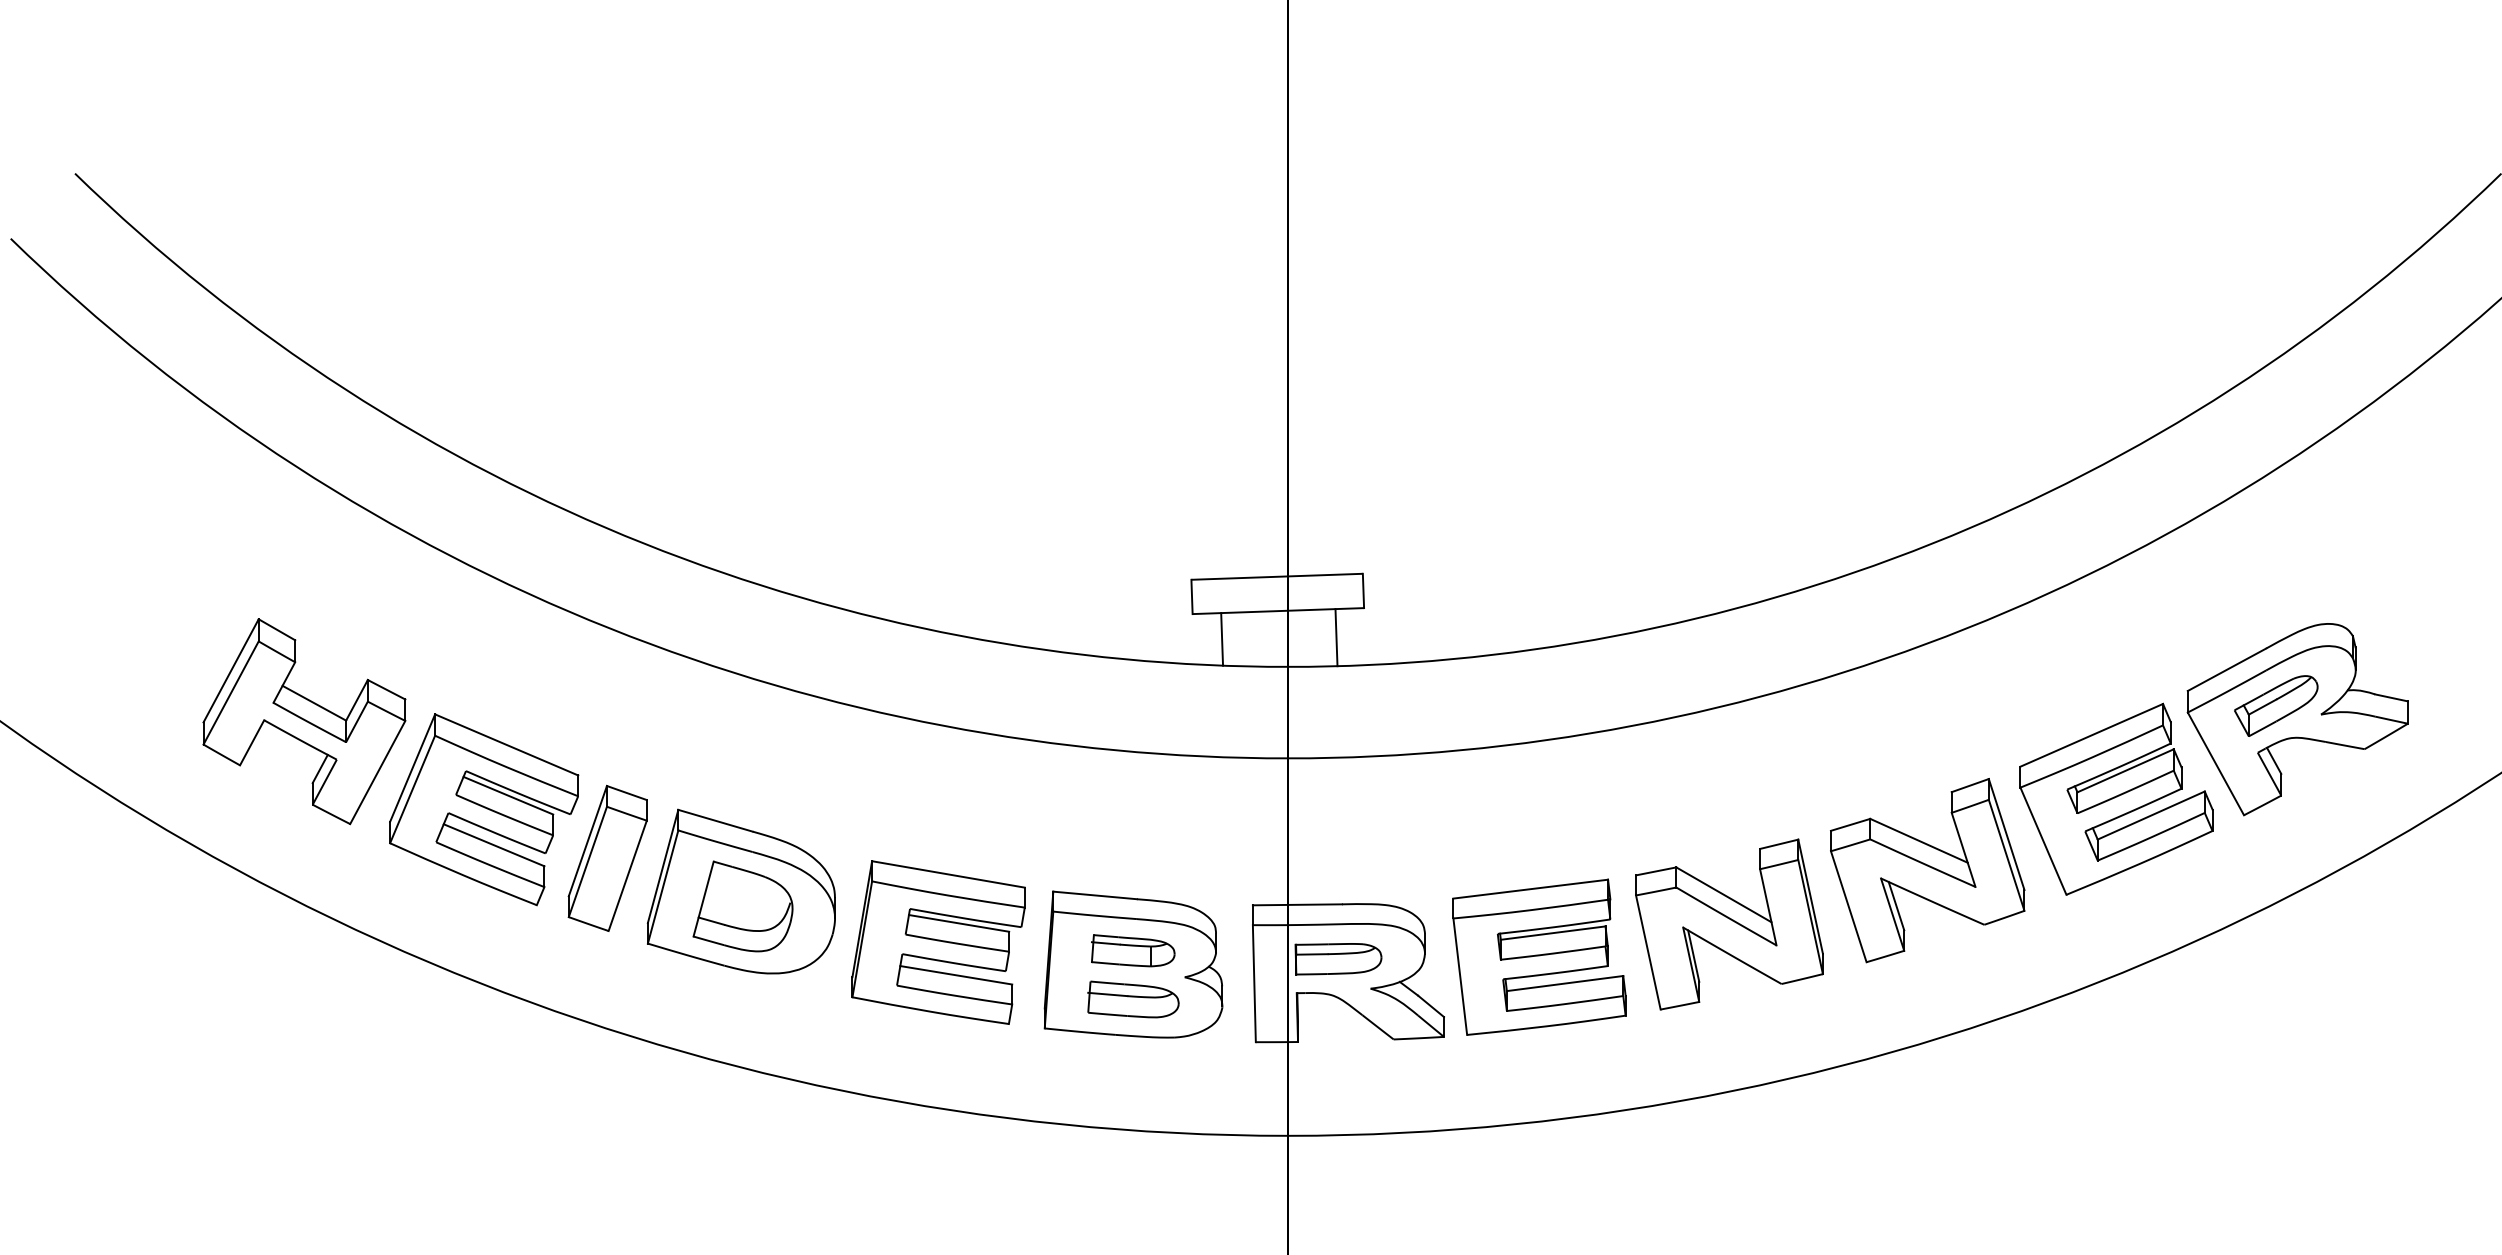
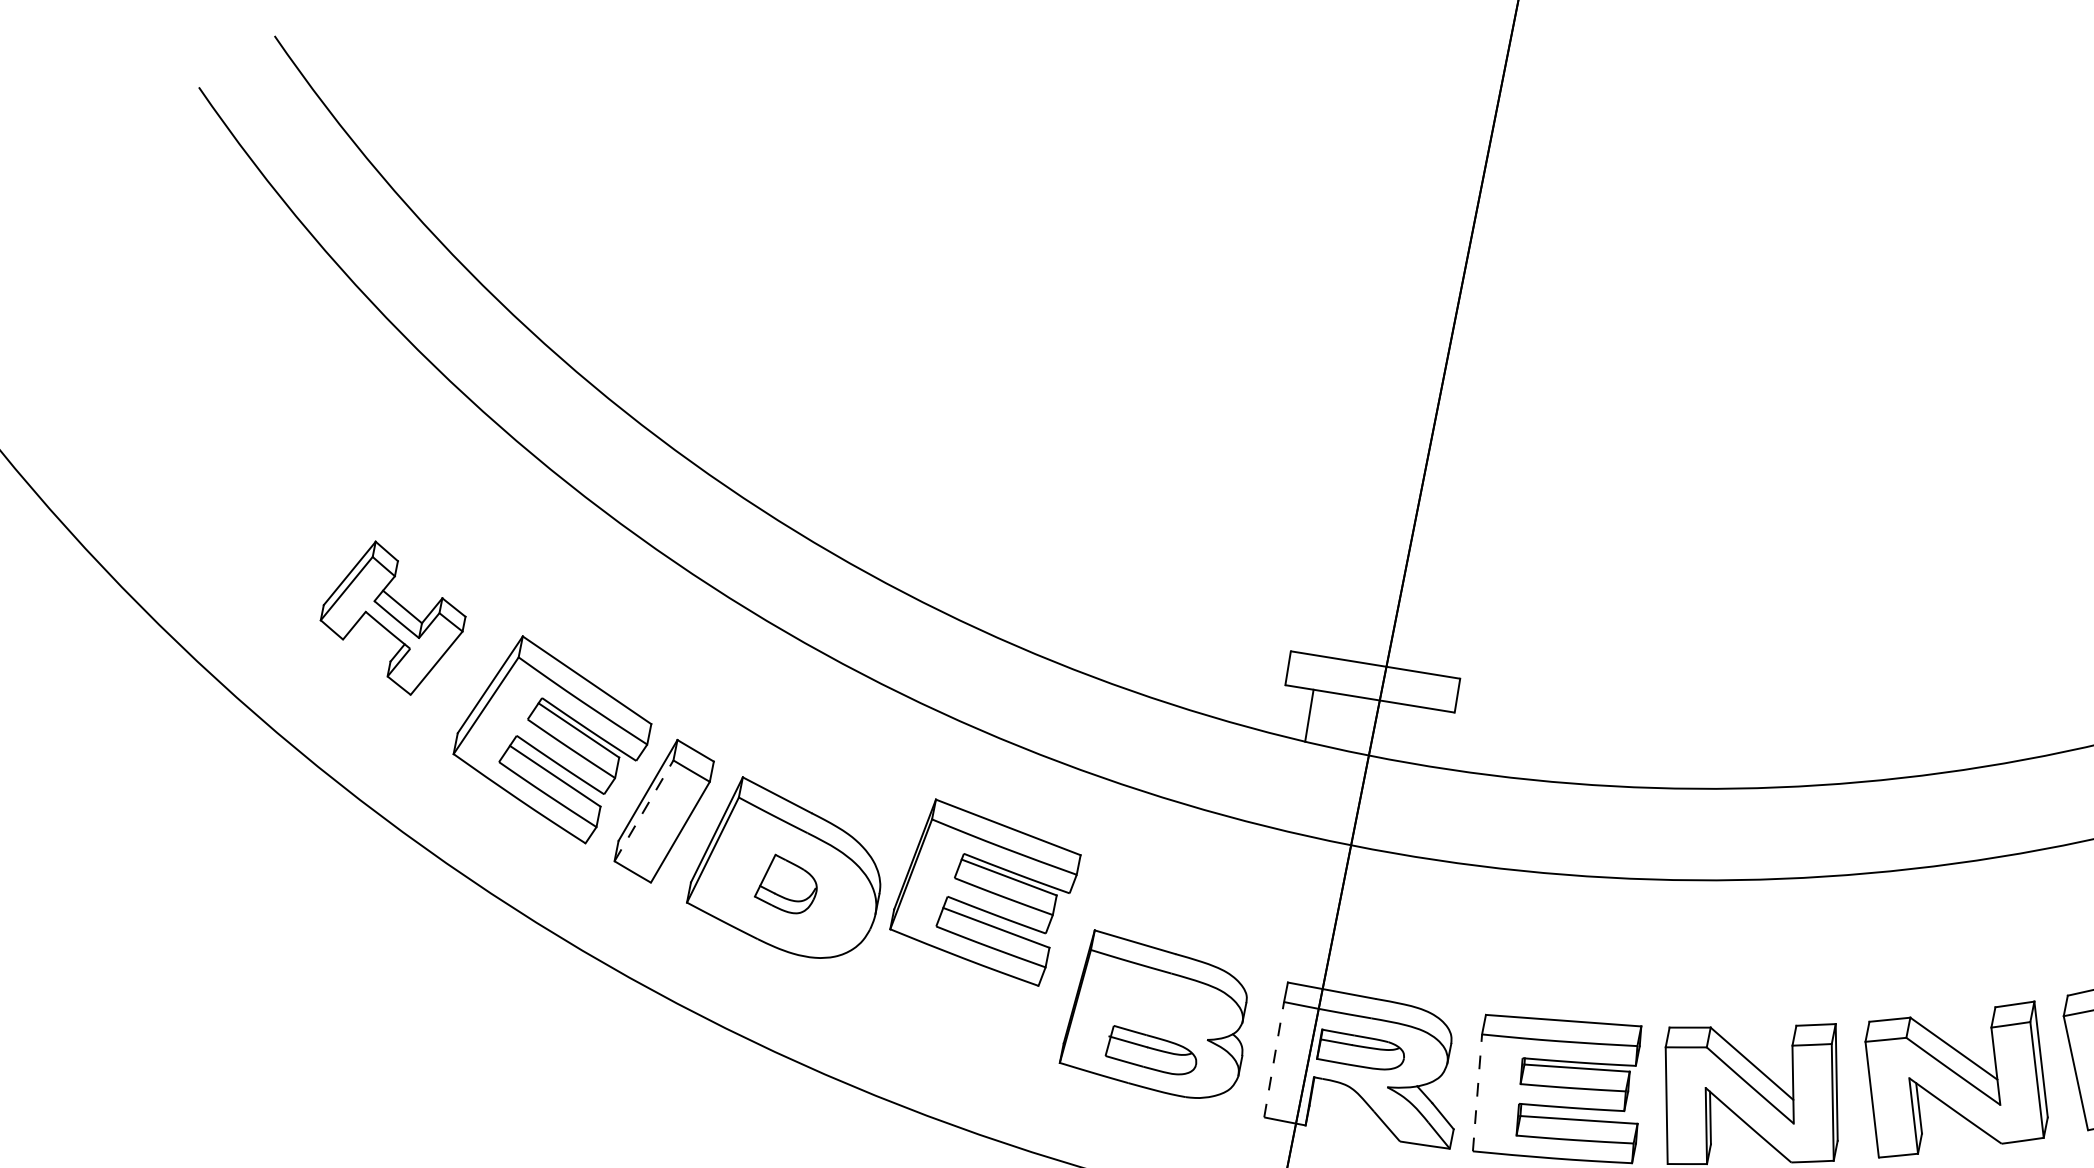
line: (1336, 637) -> (1421, 736), removed
part: (304, 721) -> (393, 618), size x0.7
line: (588, 861) -> (644, 810), solid -> dashed
part: (742, 906) -> (787, 884), size x0.6
part: (938, 942) -> (985, 892), moved
part: (1133, 950) -> (1162, 1003), removed
line: (1460, 976) -> (1477, 1092), solid -> dashed
line: (1254, 983) -> (1274, 1059), solid -> dashed

